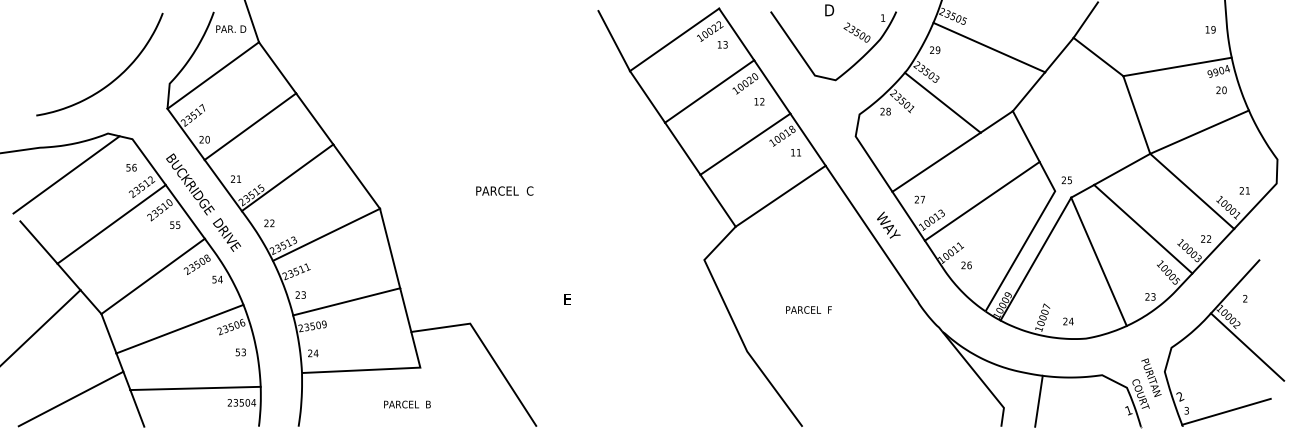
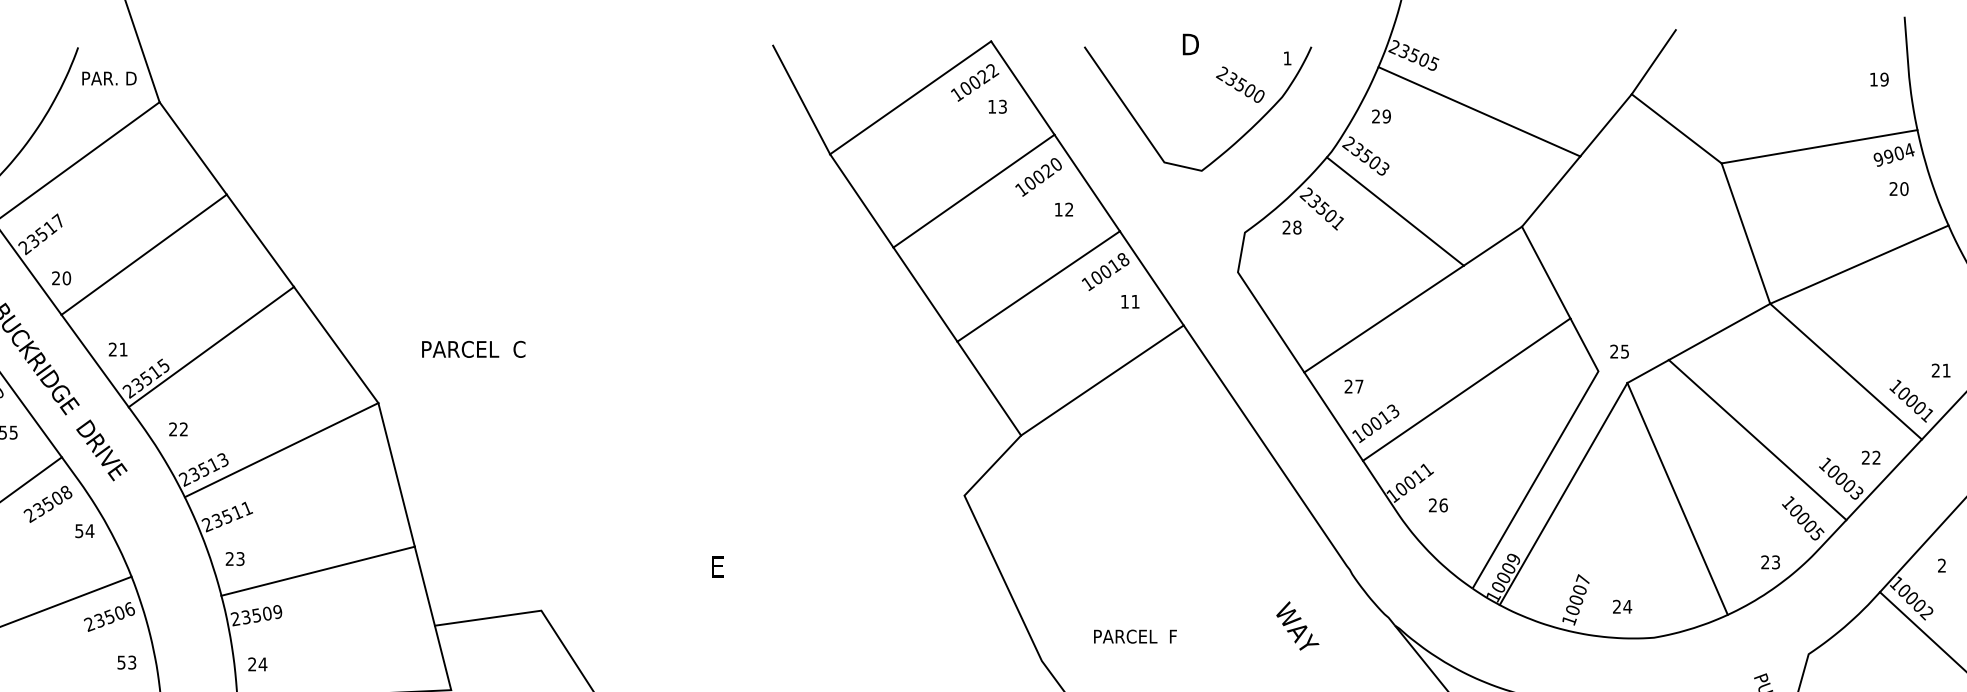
text: (504, 190) -> (473, 348), moved
text: (888, 224) -> (1297, 624), moved
text: (808, 309) -> (1134, 635), moved

